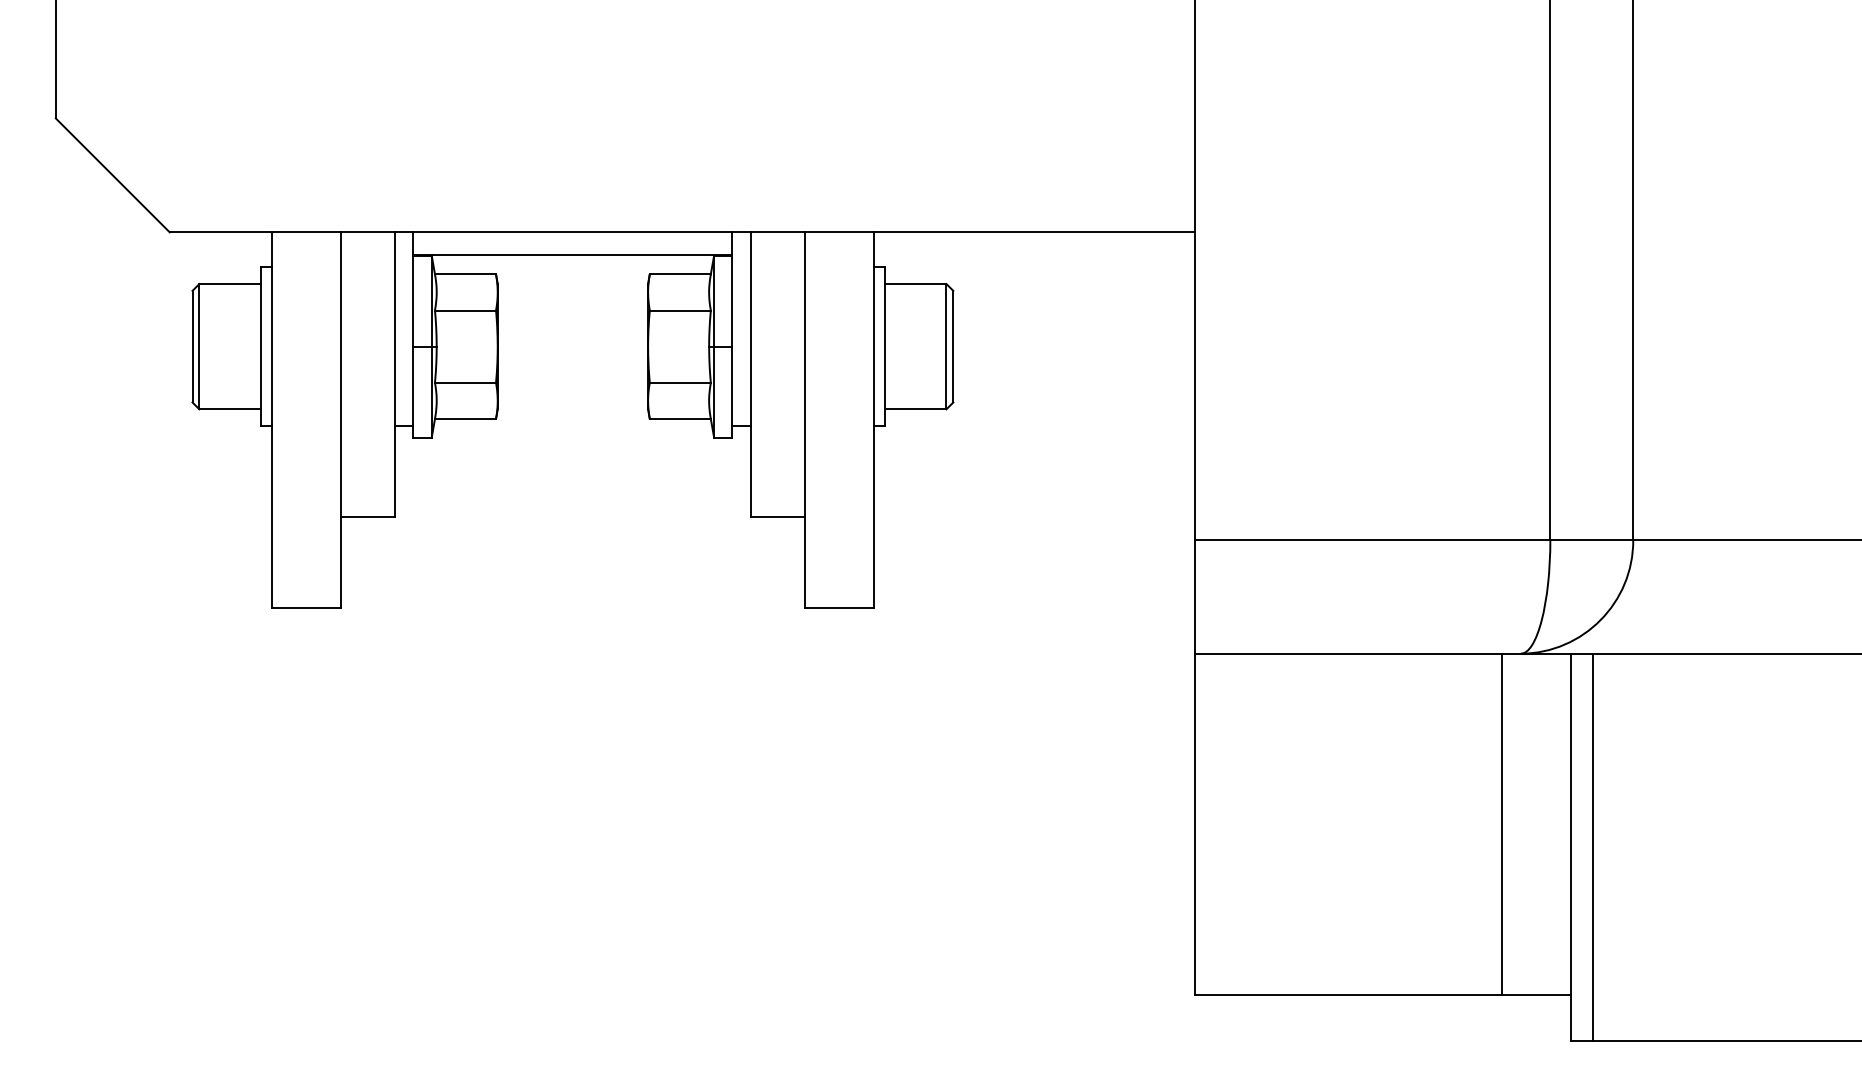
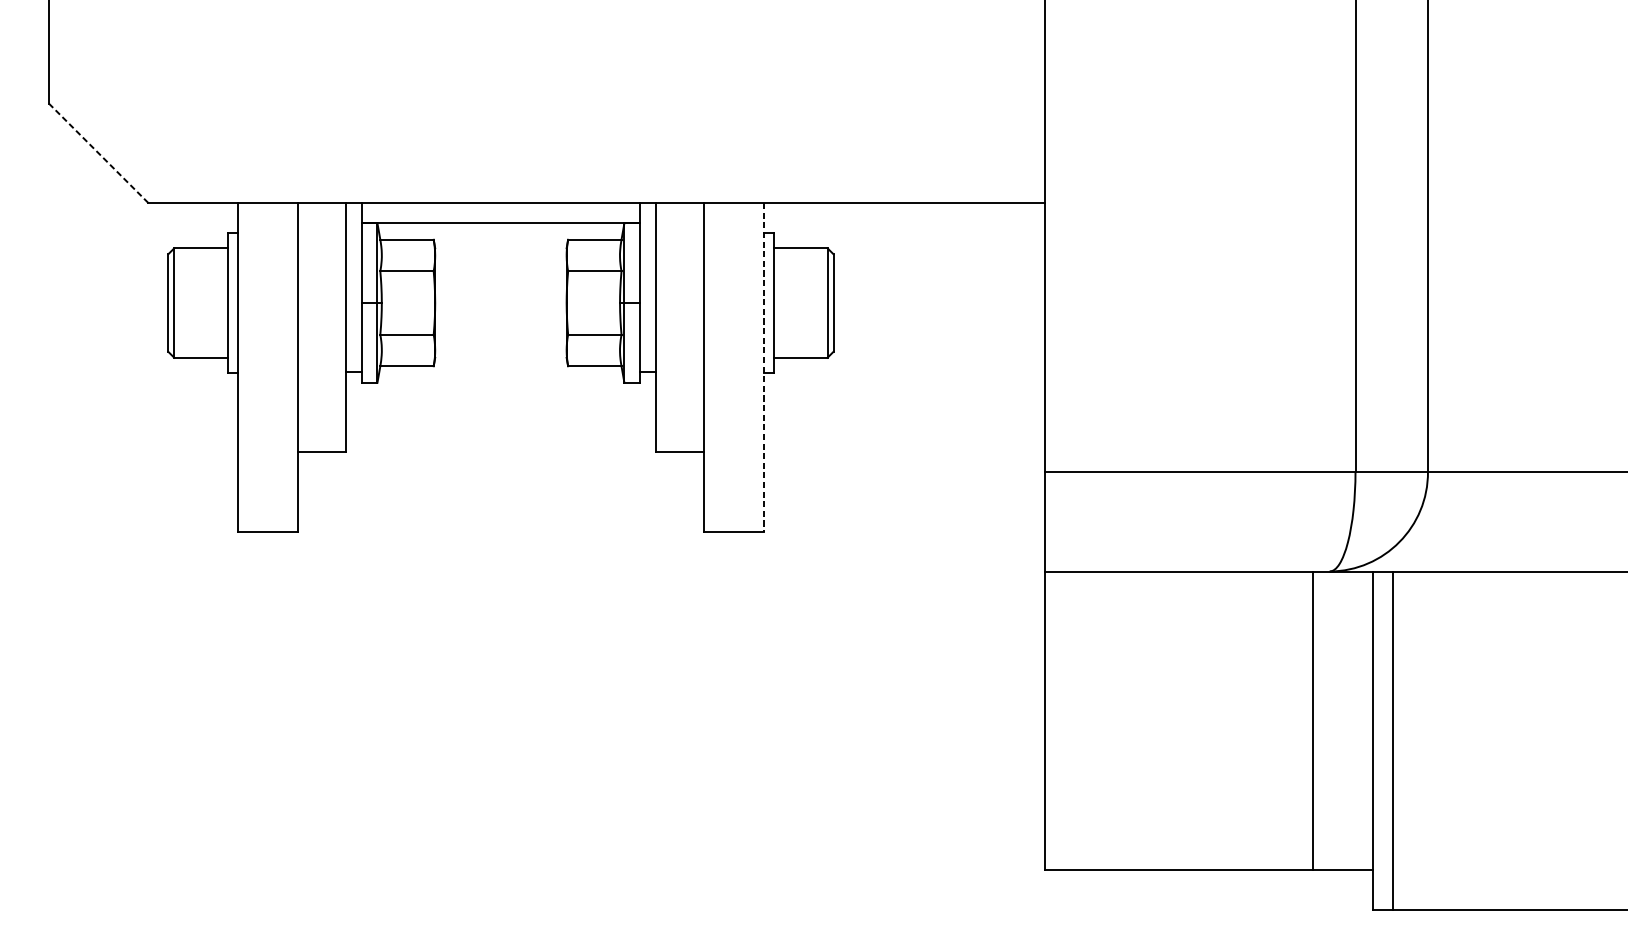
line: (112, 175) -> (98, 153), solid -> dashed
line: (873, 420) -> (763, 367), solid -> dashed

